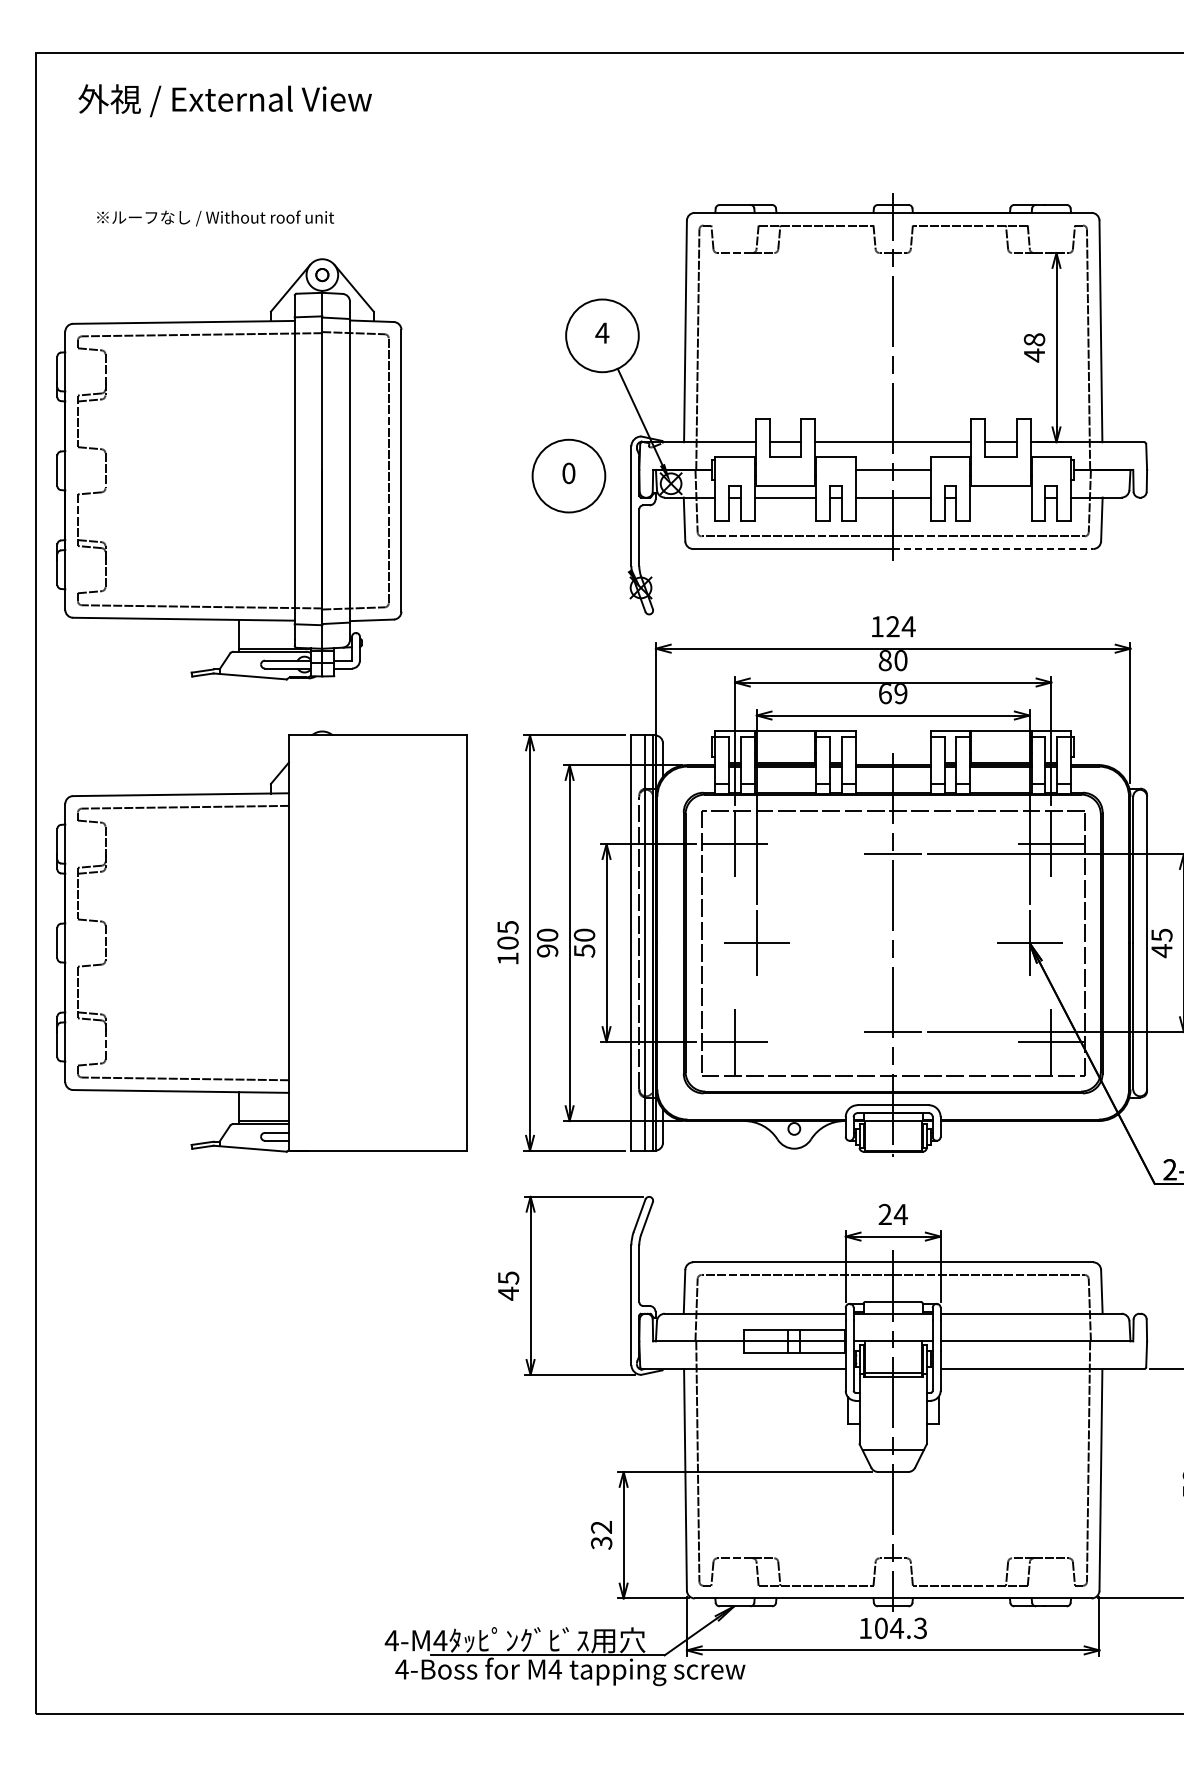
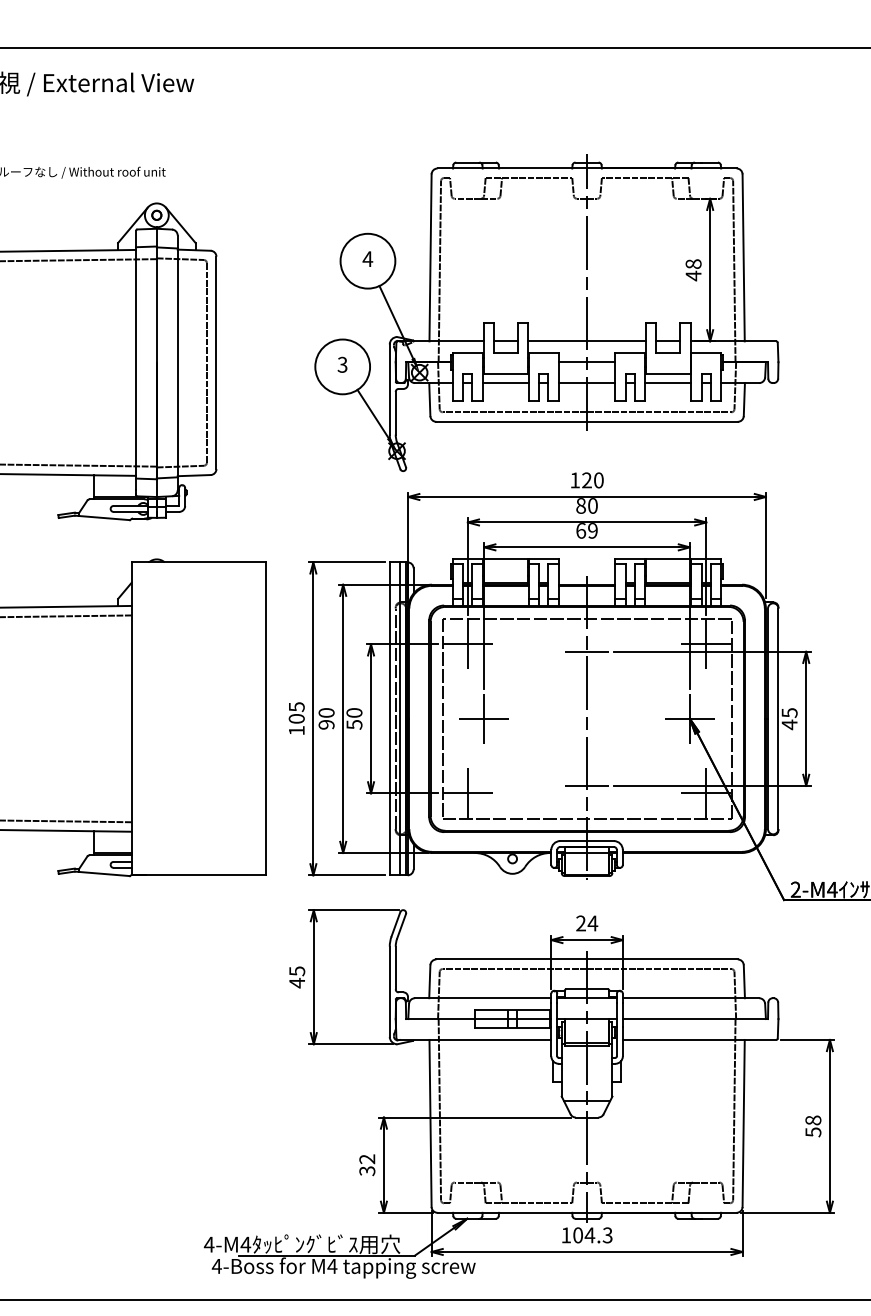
text: (568, 472) -> (342, 364), 0 -> 3
line: (1000, 497) -> (667, 383), added
line: (608, 538) -> (372, 413), added
line: (993, 549) -> (662, 422), dashed -> solid
text: (908, 626) -> (598, 480), 124 -> 120

